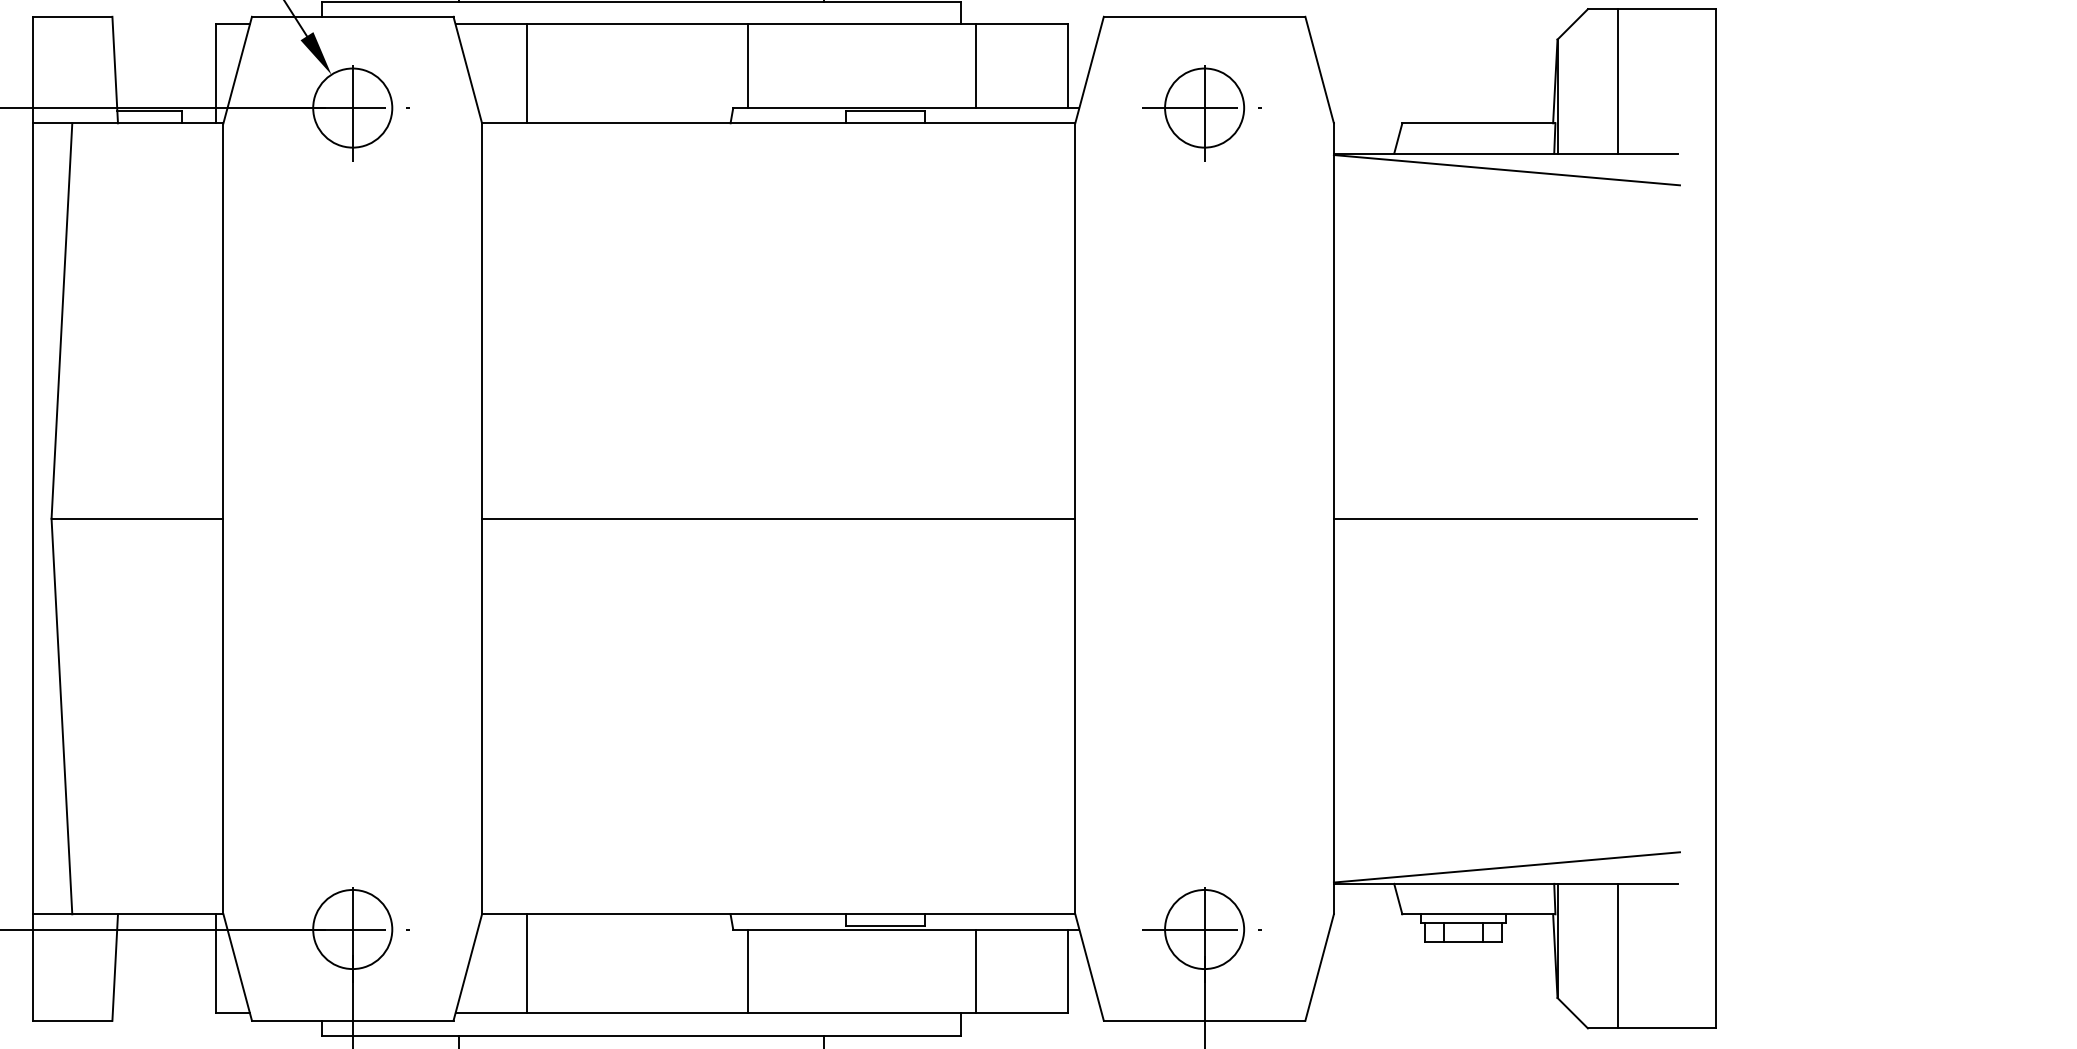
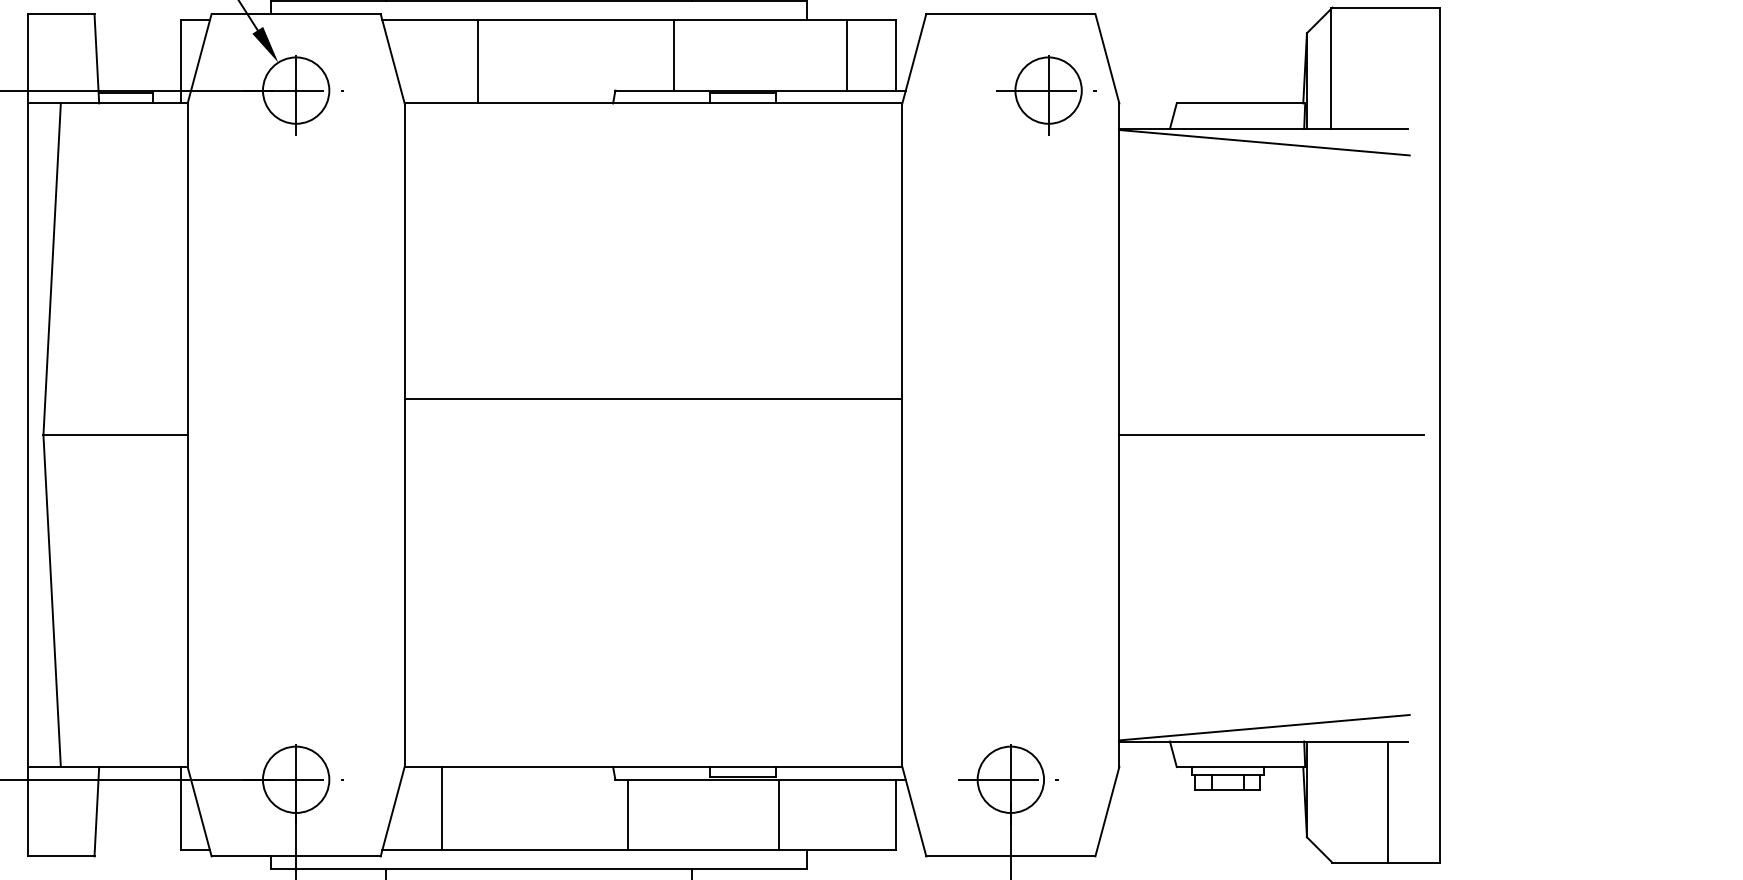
line: (748, 66) -> (674, 55), moved
line: (975, 66) -> (847, 55), moved
line: (526, 73) -> (477, 61), moved
line: (1618, 81) -> (1331, 68), moved
part: (1201, 113) -> (1046, 95), moved
line: (778, 518) -> (653, 398), moved
line: (1618, 955) -> (1388, 801), moved
line: (975, 971) -> (779, 815), moved

